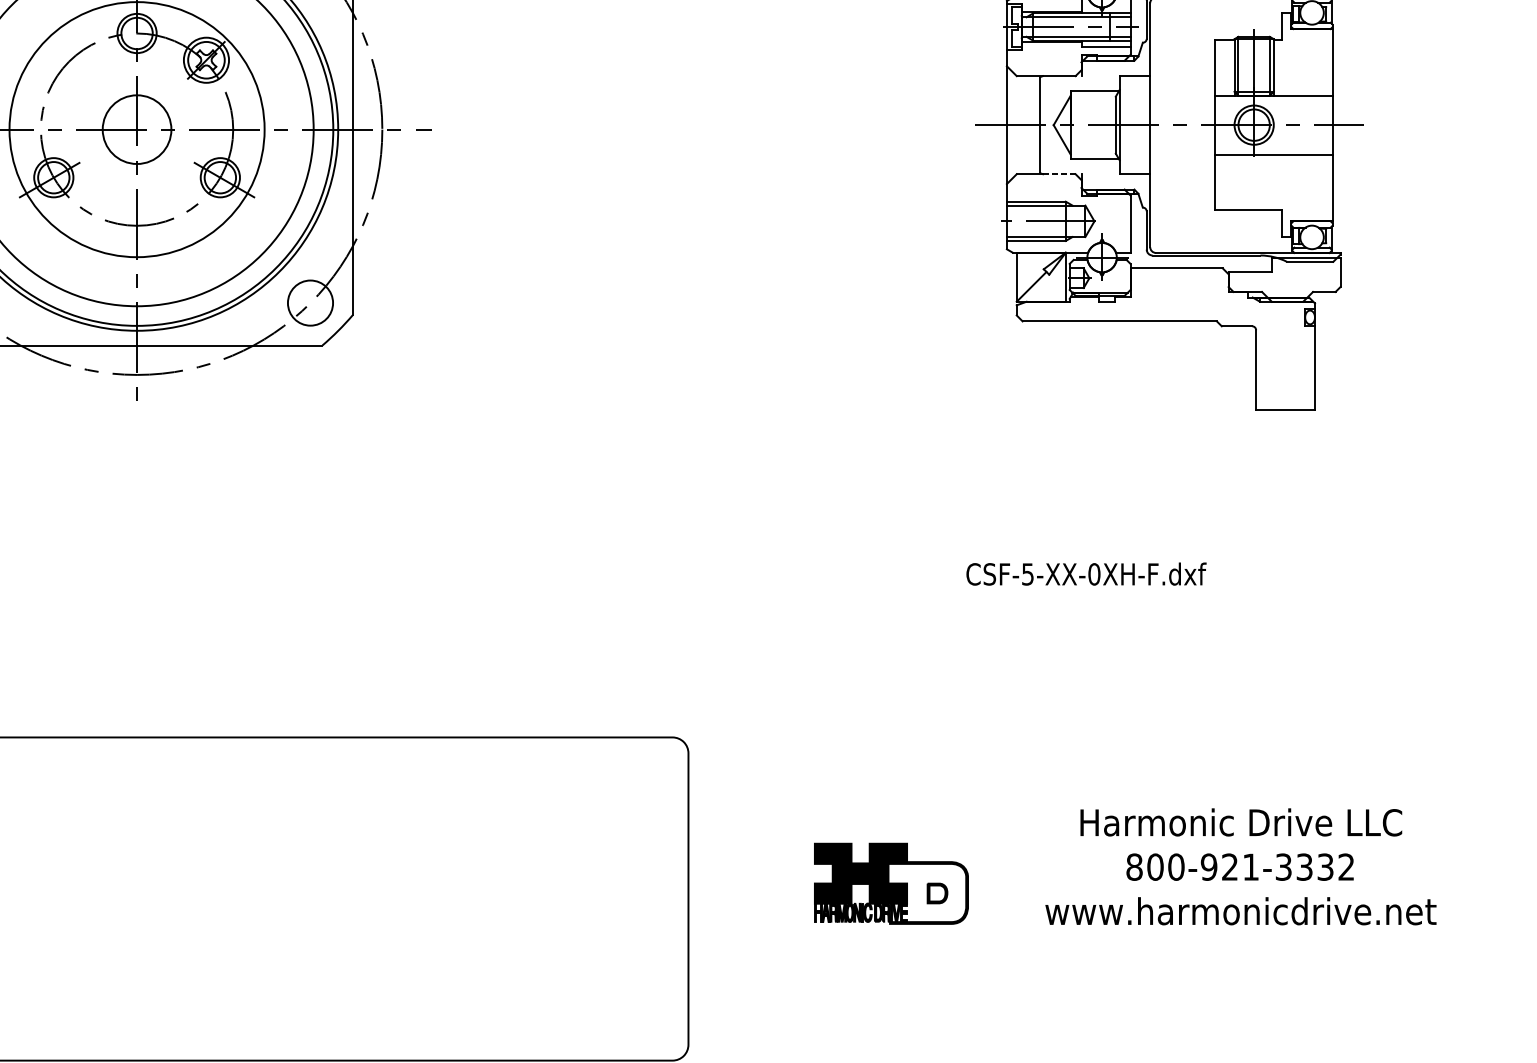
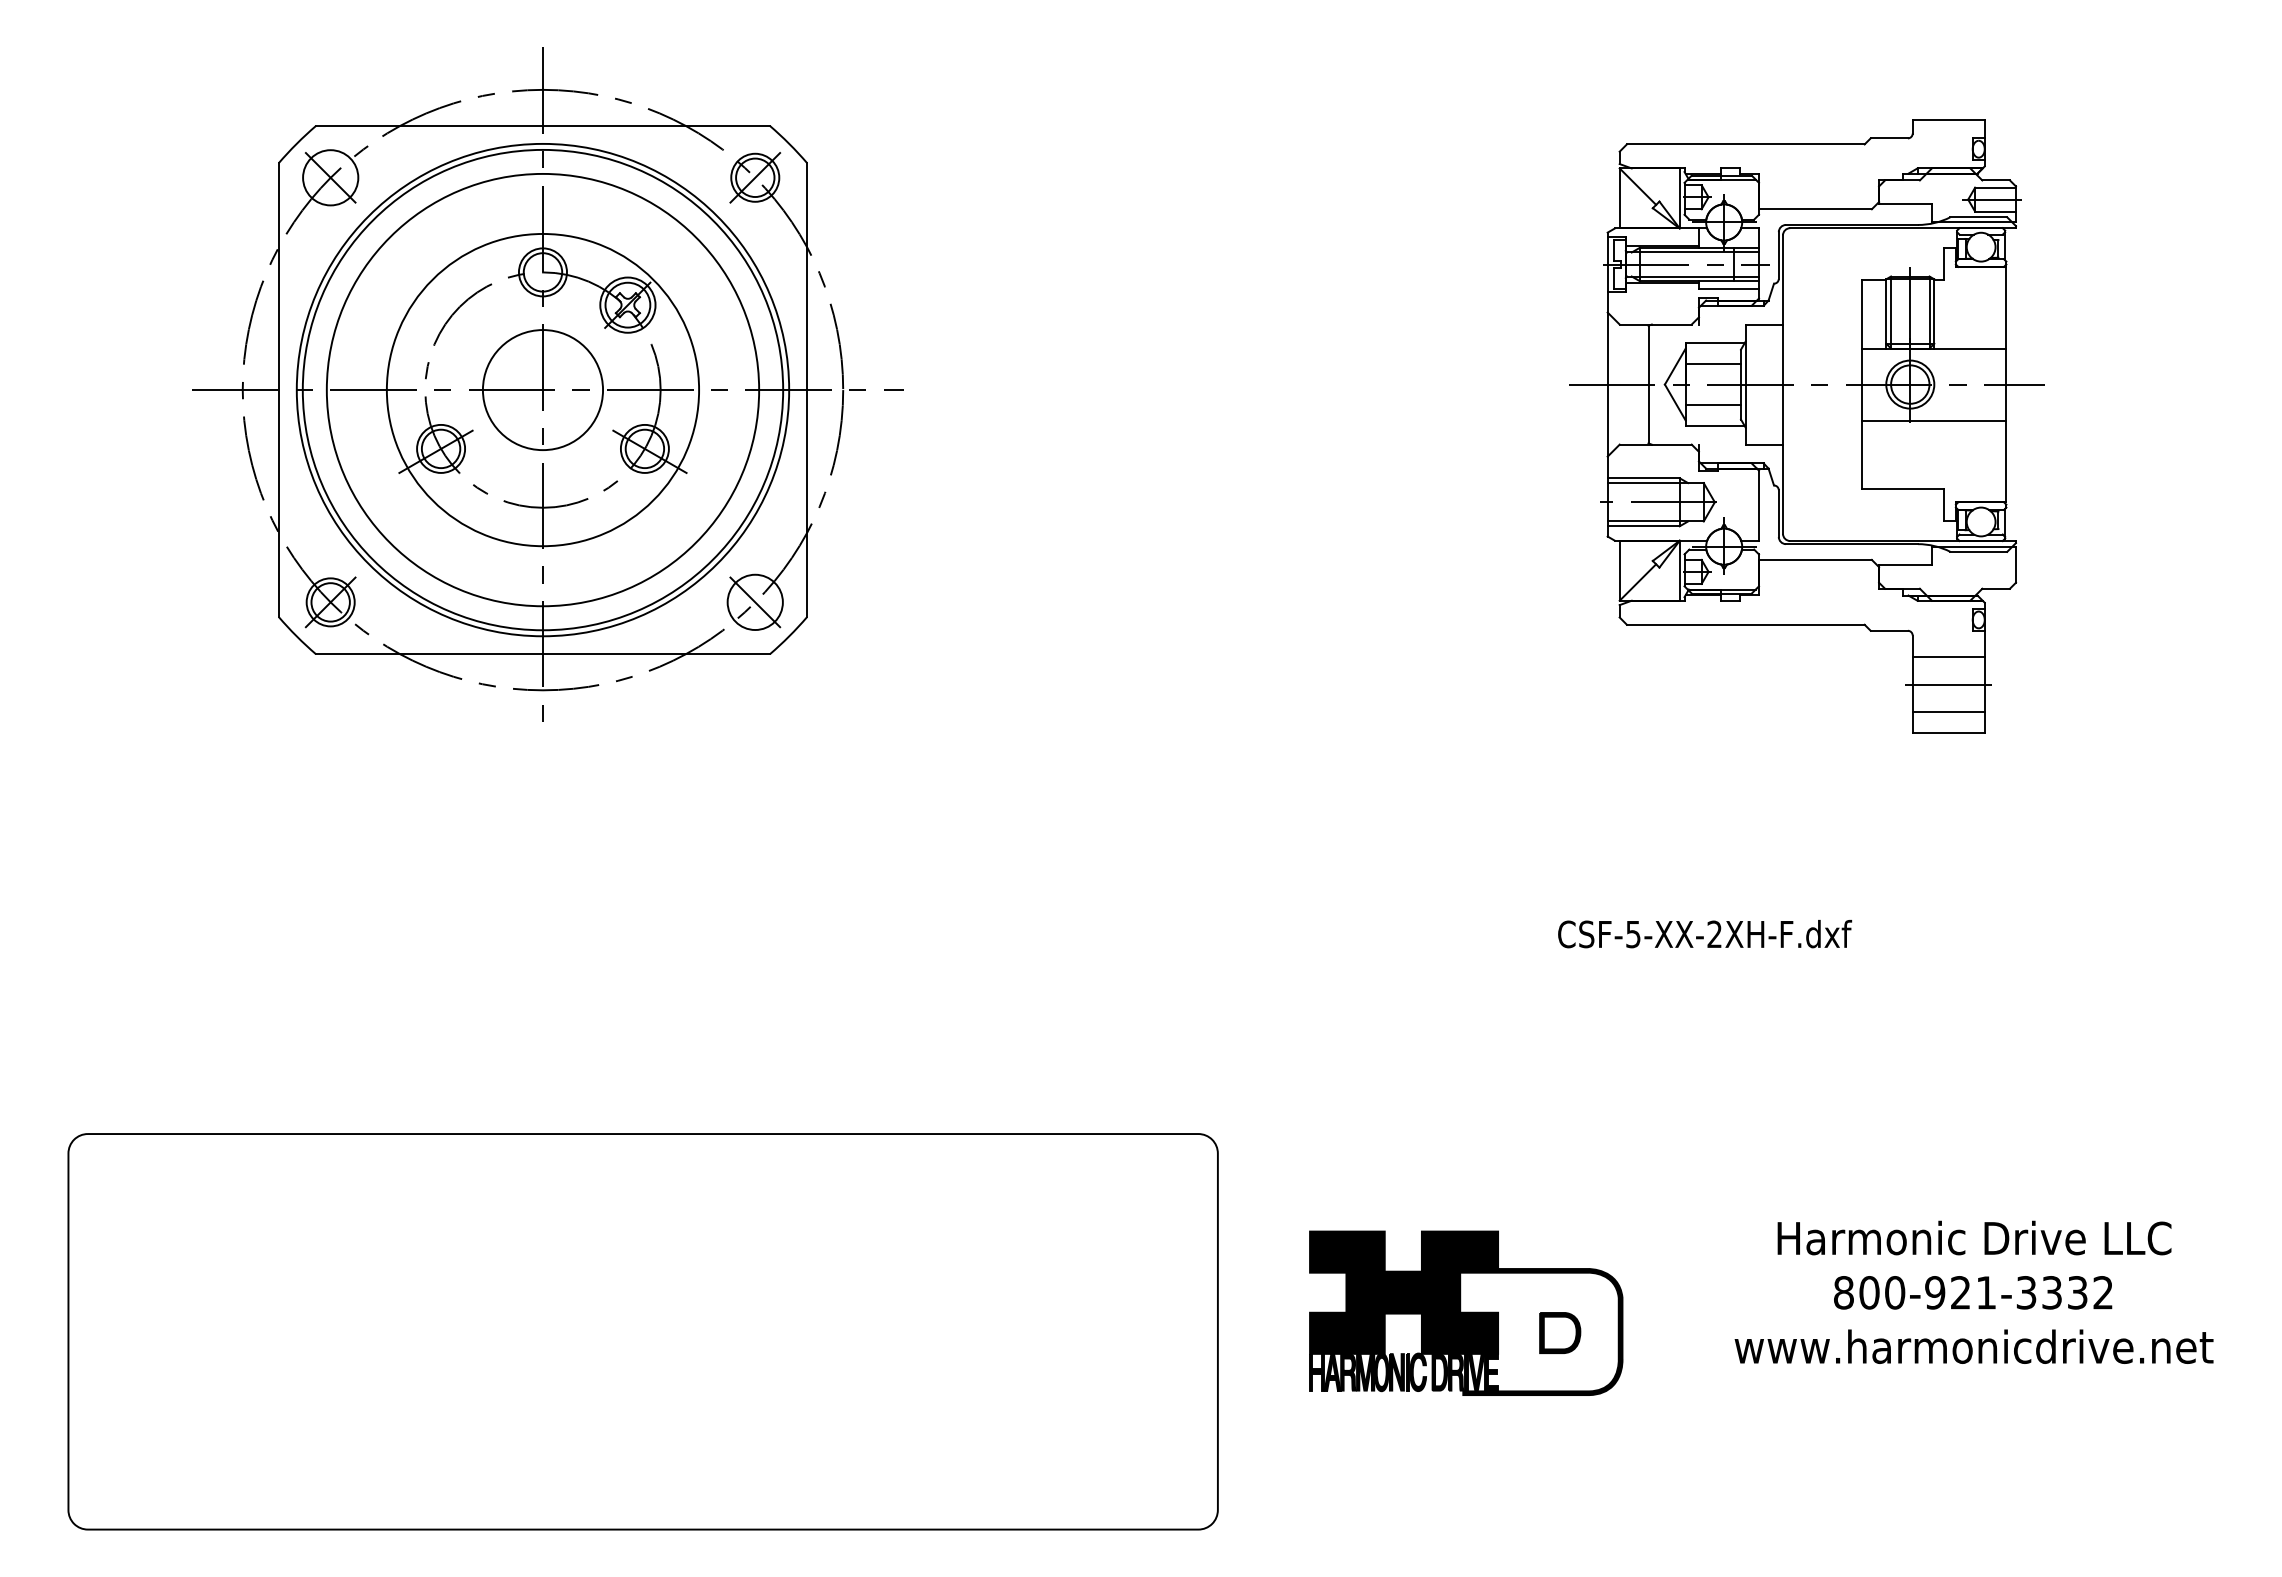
line: (1092, 108) -> (1712, 364), added
circle: (136, 129) -> (542, 390), size x1.43
line: (1092, 142) -> (1712, 405), added
line: (1059, 174) -> (1671, 444), dashed -> solid
line: (309, 302) -> (754, 601), added
line: (1285, 348) -> (1948, 657), added
line: (1285, 370) -> (1948, 684), added
line: (1285, 393) -> (1948, 712), added
text: (1094, 574) -> (1714, 934), CSF-5-XX-0XH-F.dxf -> CSF-5-XX-2XH-F.dxf
text: (1240, 866) -> (1973, 1291), moved
part: (891, 883) -> (1466, 1312), size x1.67

